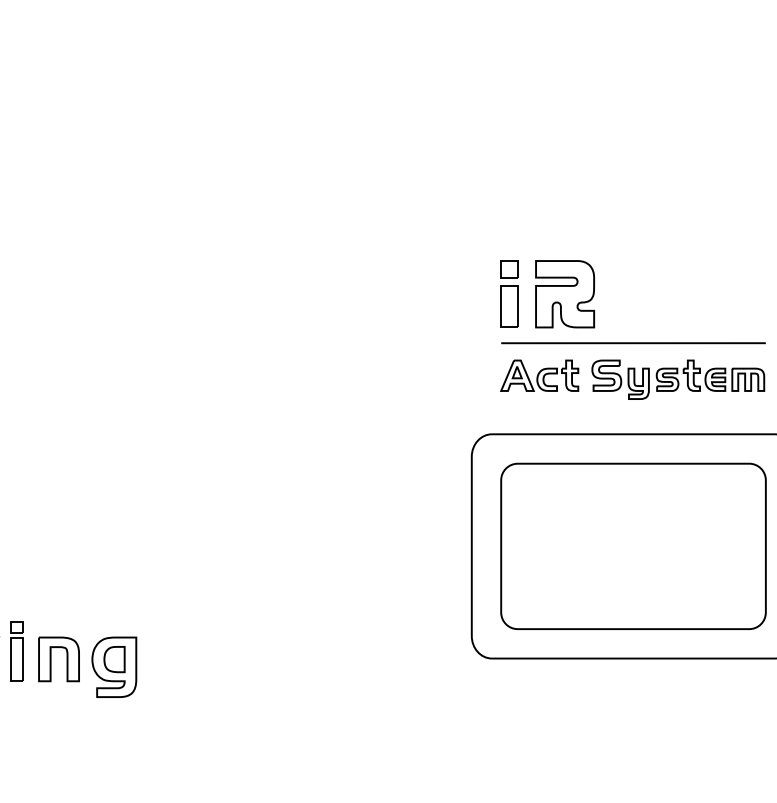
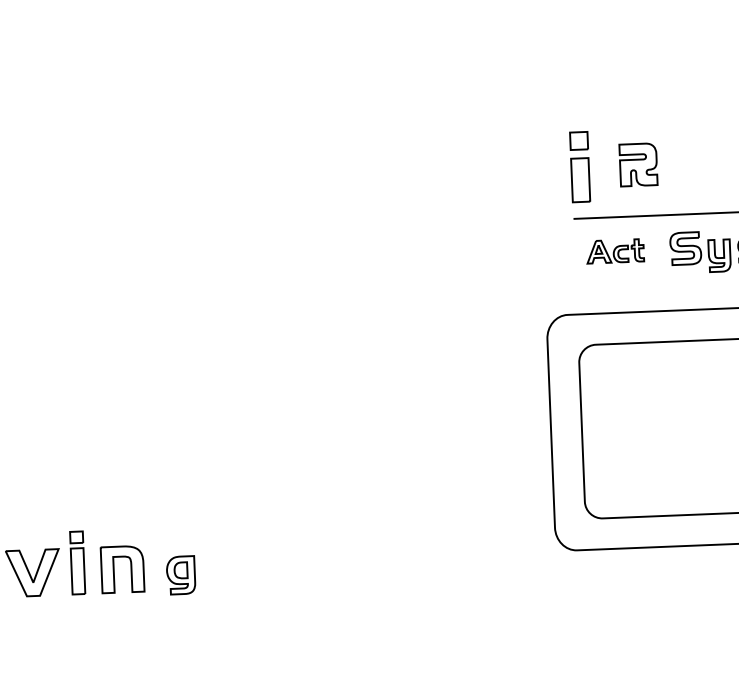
part: (564, 294) -> (637, 165), size x0.6
part: (539, 375) -> (615, 251), size x0.7
part: (114, 666) -> (181, 574), size x0.6

